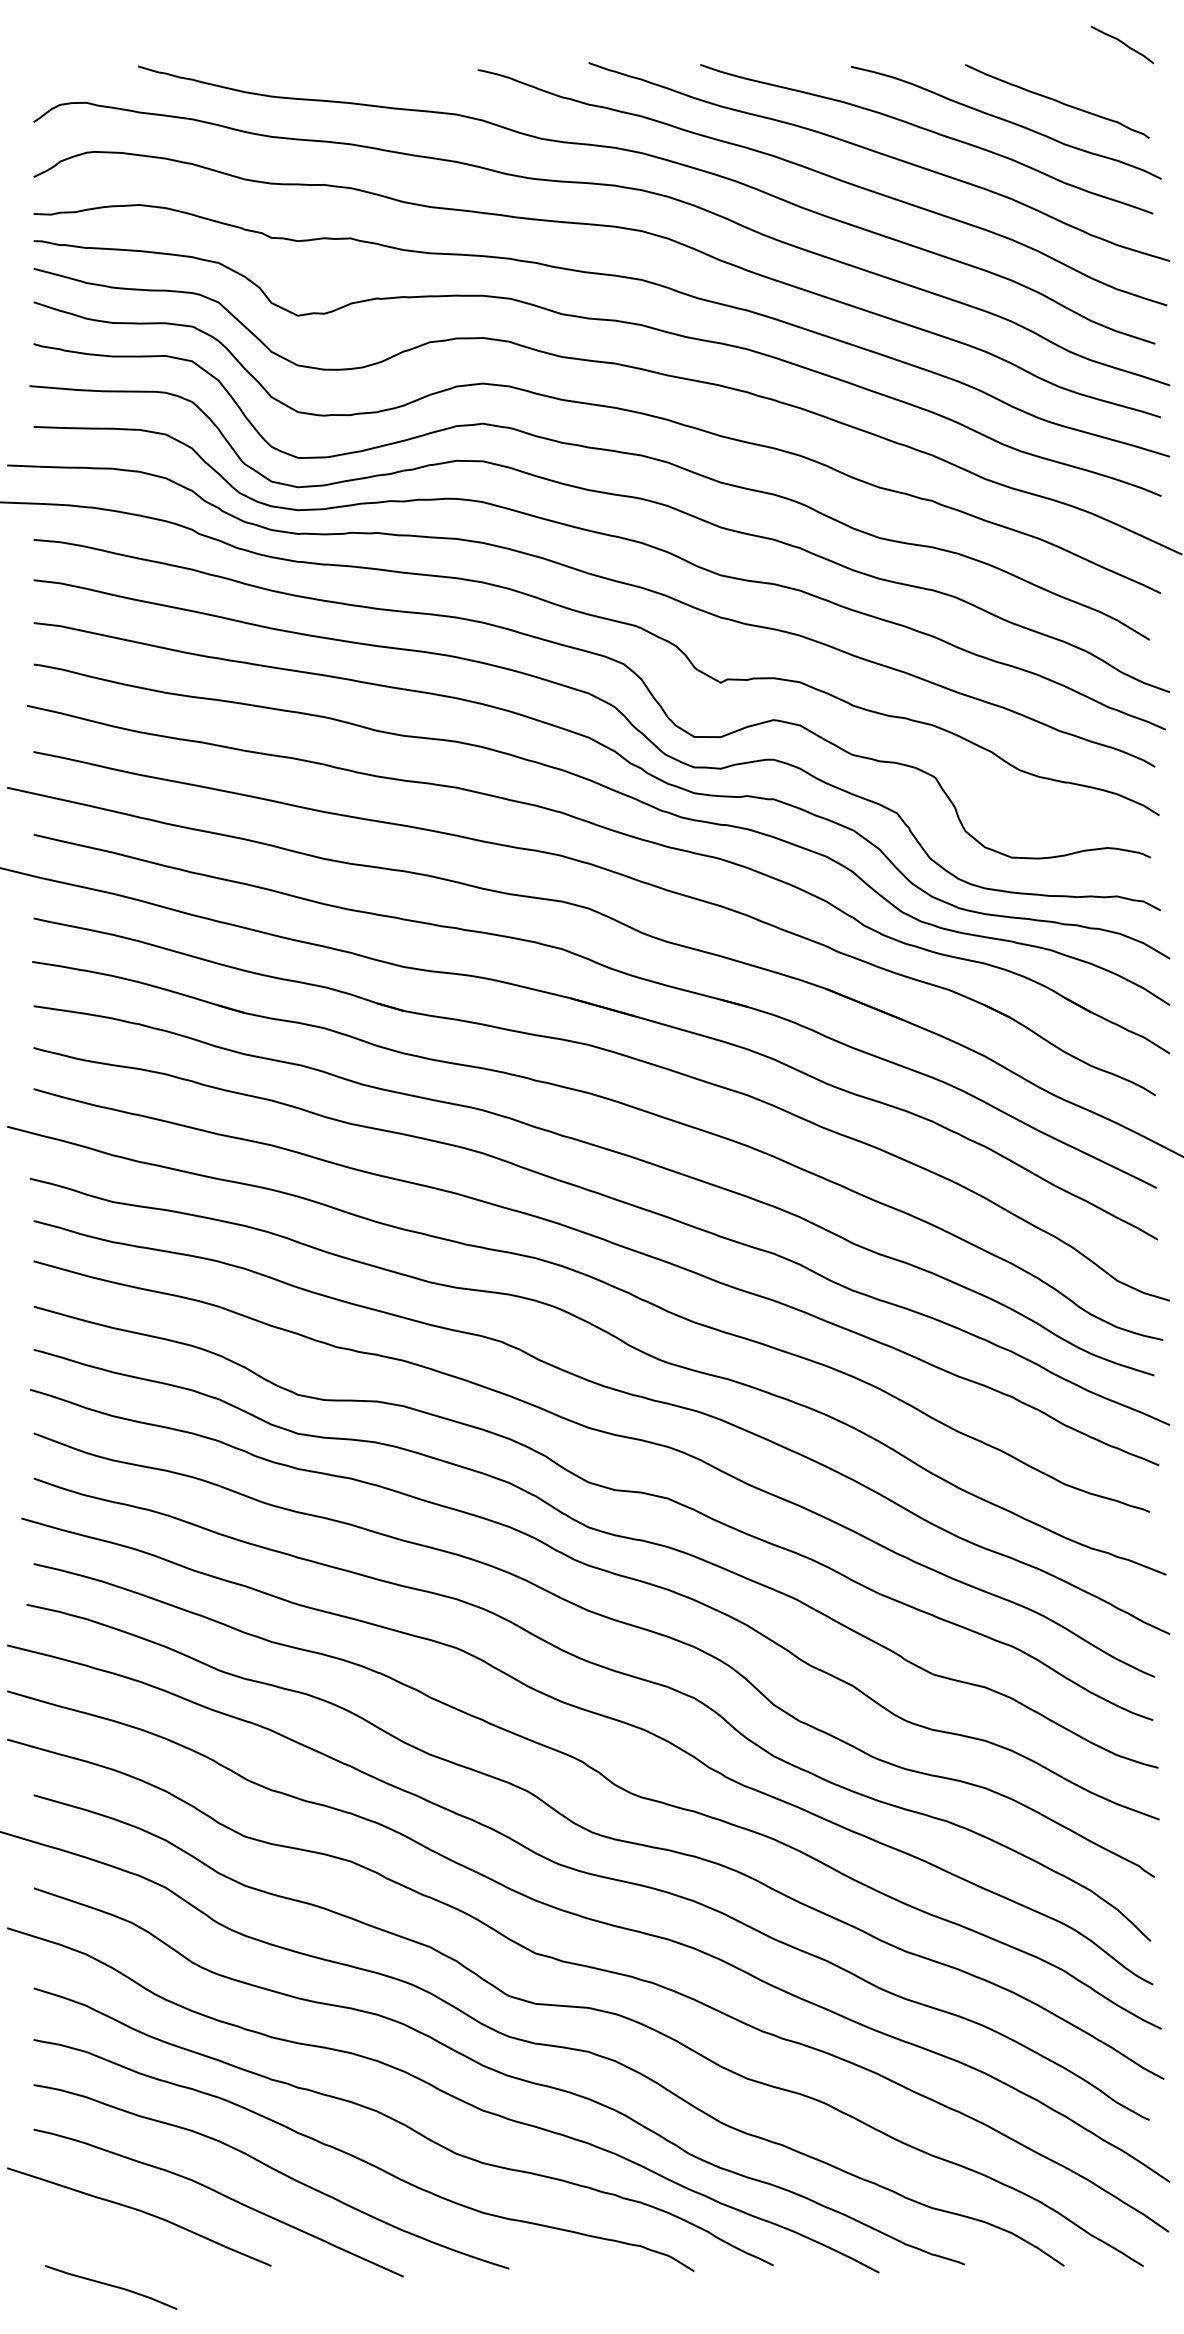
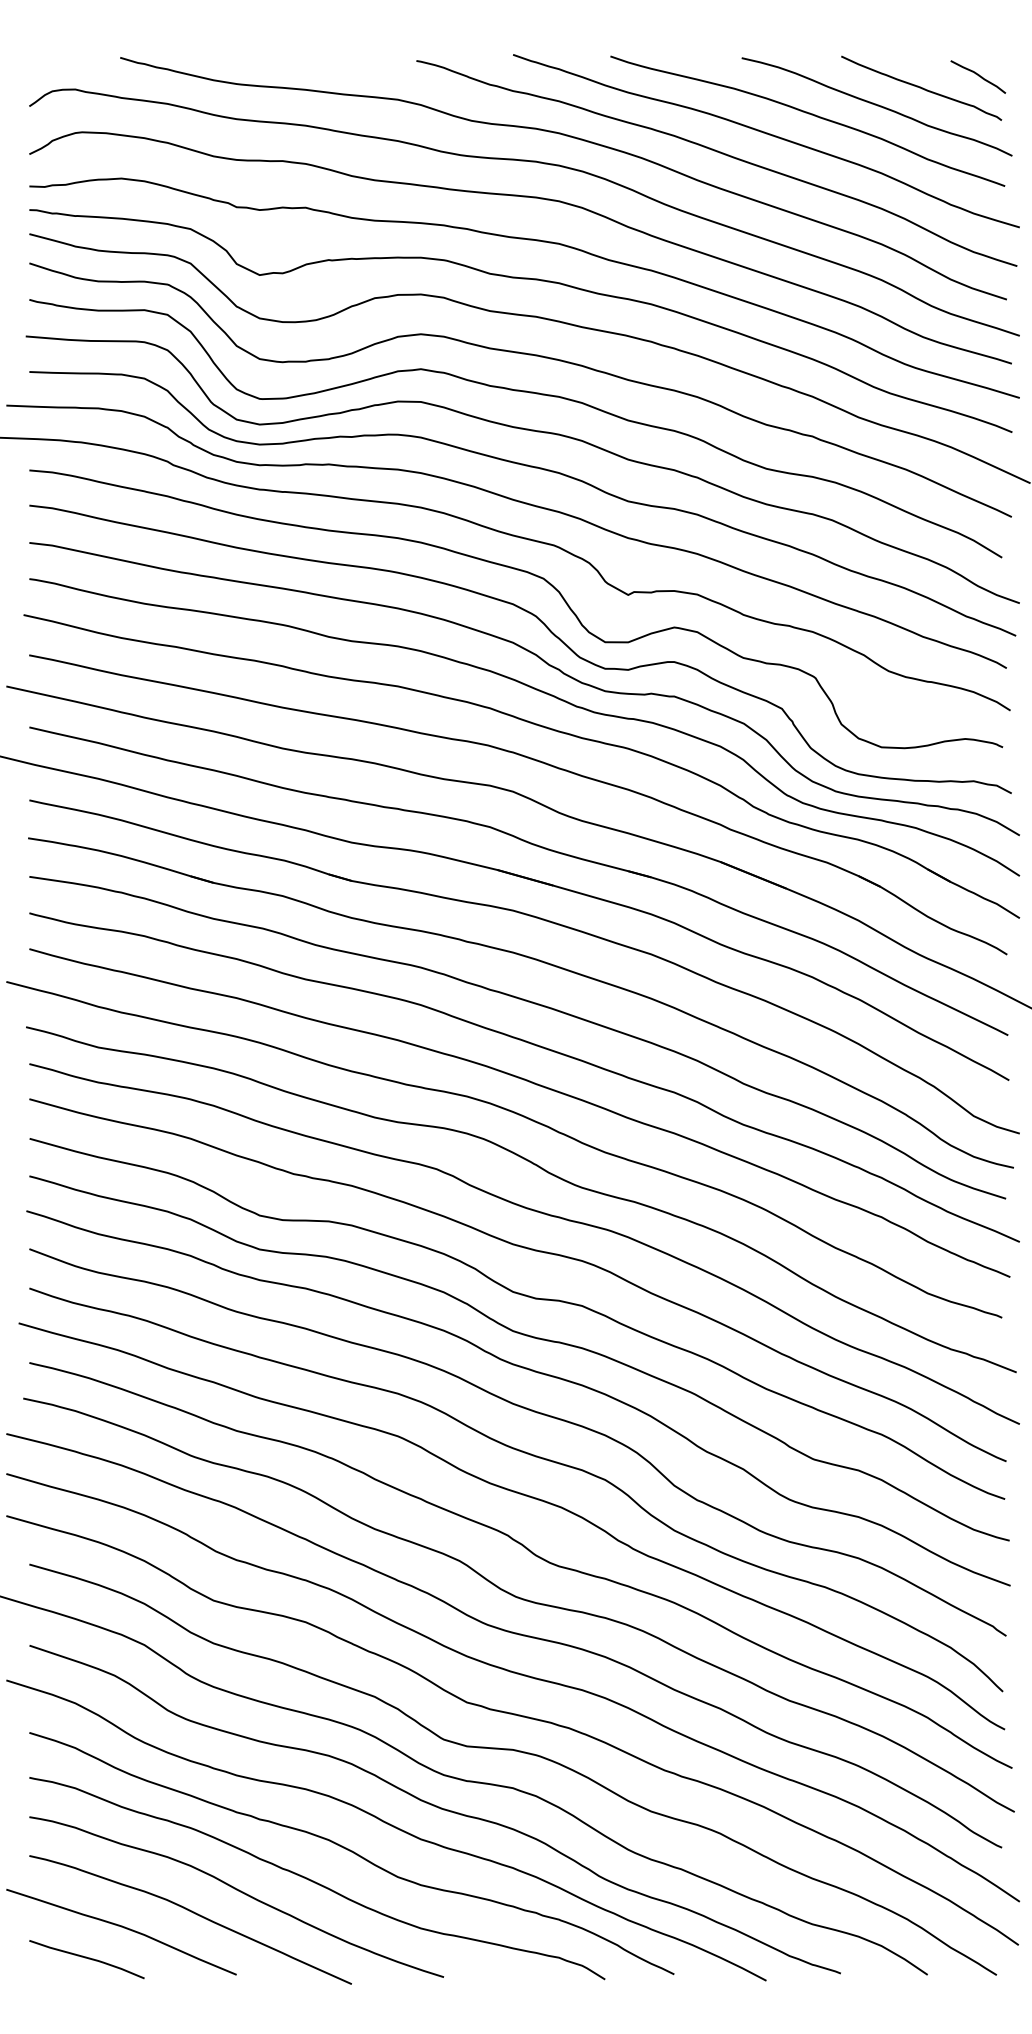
curve: (1122, 44) -> (978, 76), moved
curve: (110, 2286) -> (86, 1958), moved

